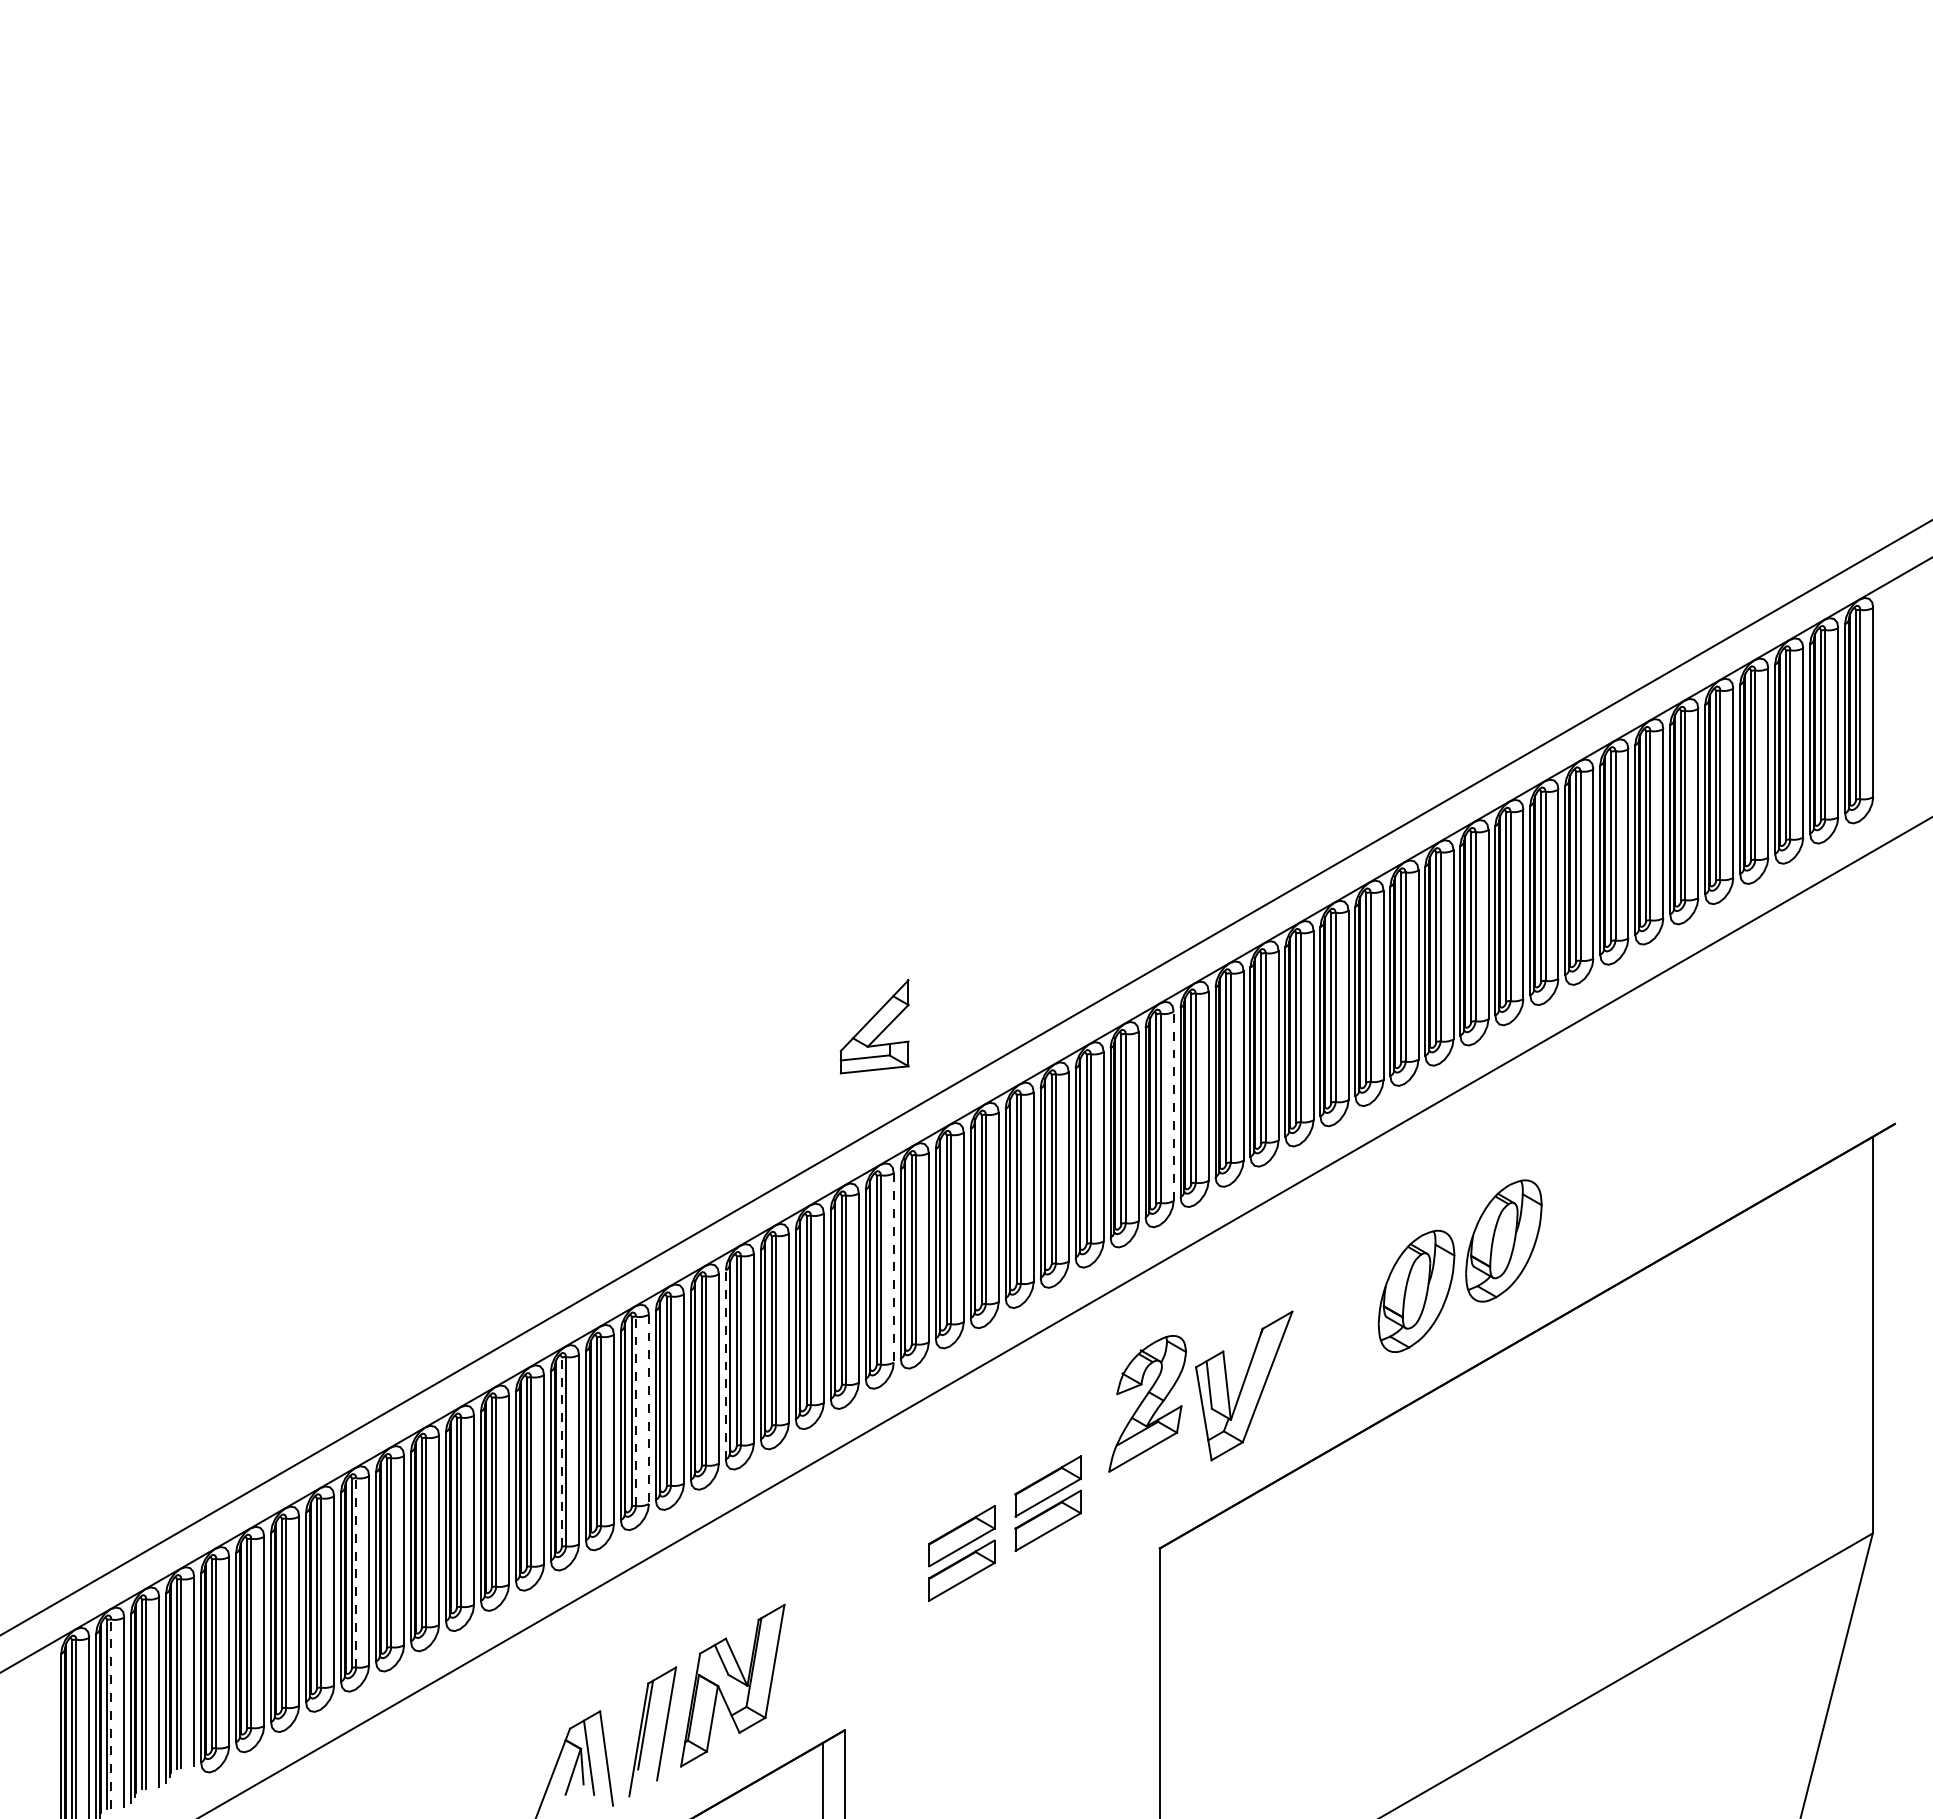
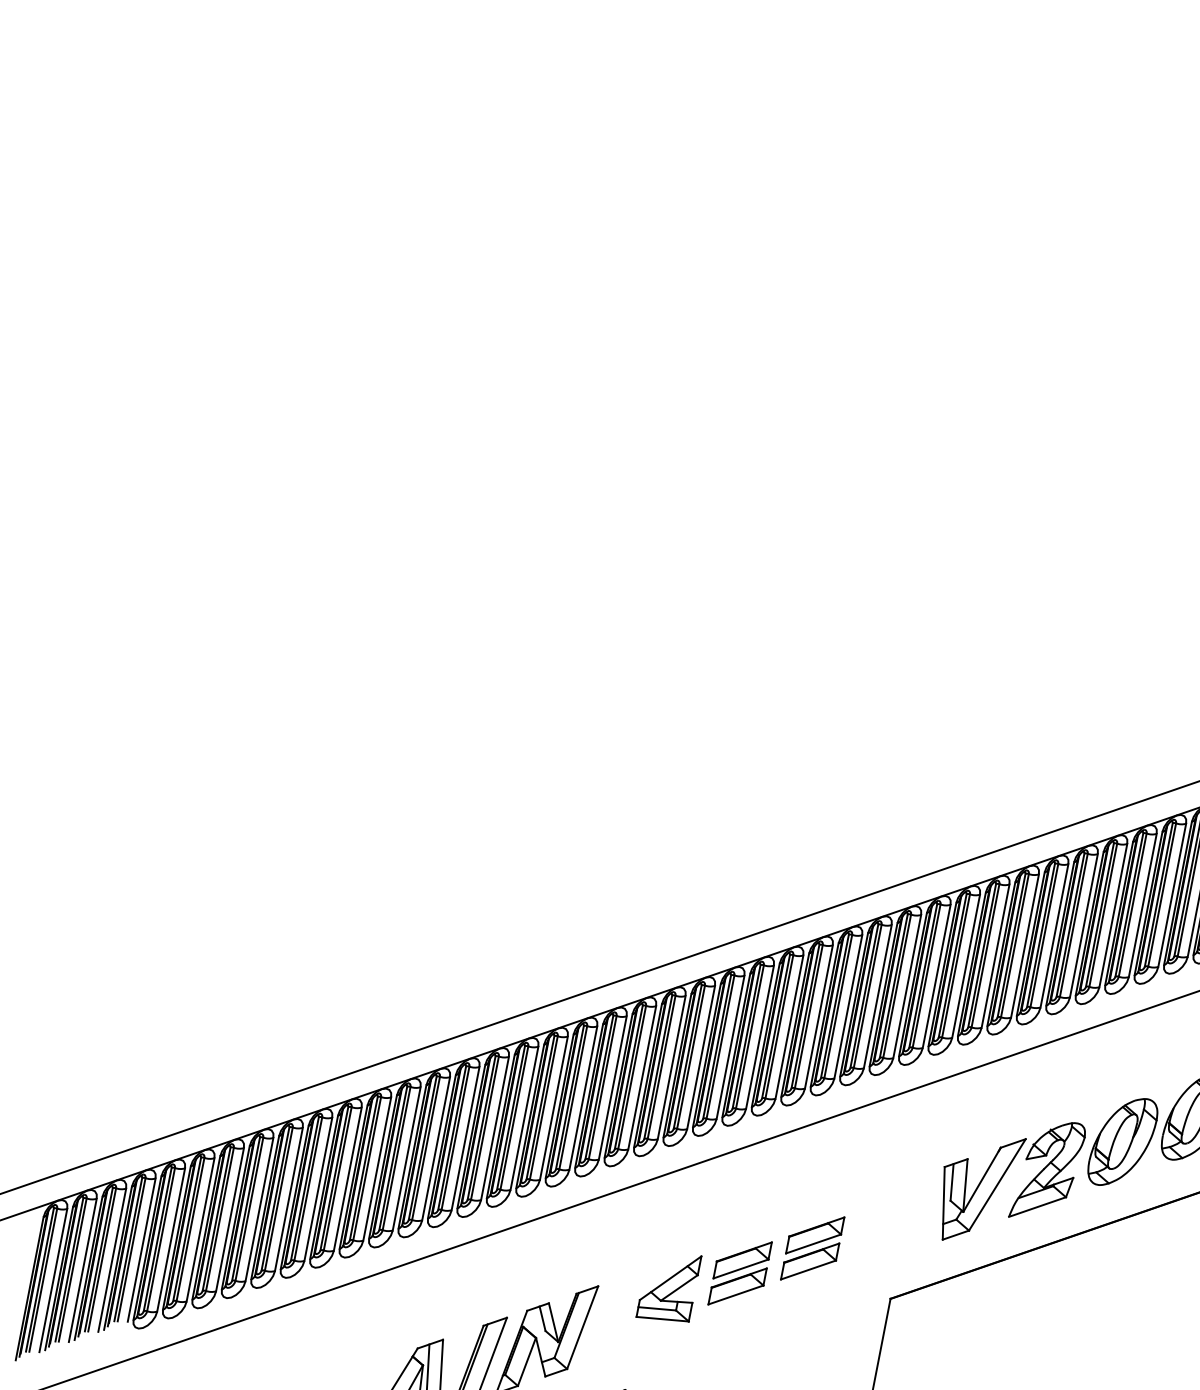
part: (874, 1026) -> (668, 1286), moved
line: (1173, 1106) -> (965, 966), dashed -> solid
line: (893, 1267) -> (730, 1046), dashed -> solid
line: (725, 1364) -> (588, 1095), dashed -> solid
part: (1147, 1403) -> (1047, 1170), moved
line: (649, 1409) -> (524, 1118), dashed -> solid
line: (636, 1411) -> (514, 1118), dashed -> solid
line: (561, 1452) -> (451, 1138), dashed -> solid
line: (356, 1572) -> (279, 1198), dashed -> solid
line: (111, 1714) -> (72, 1270), dashed -> solid

